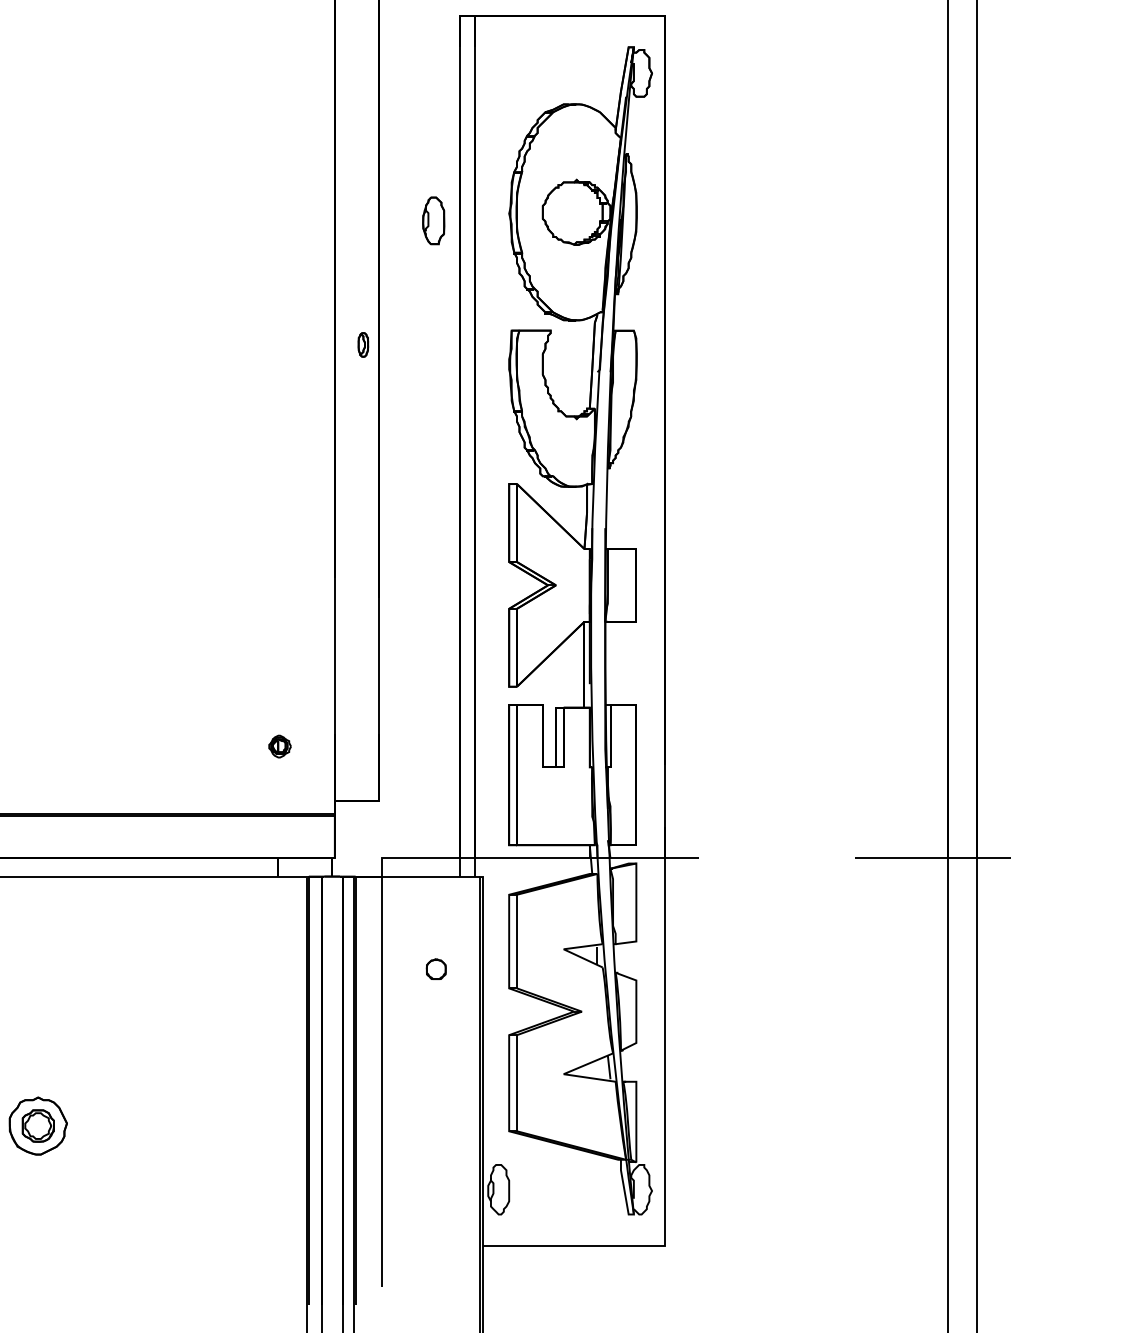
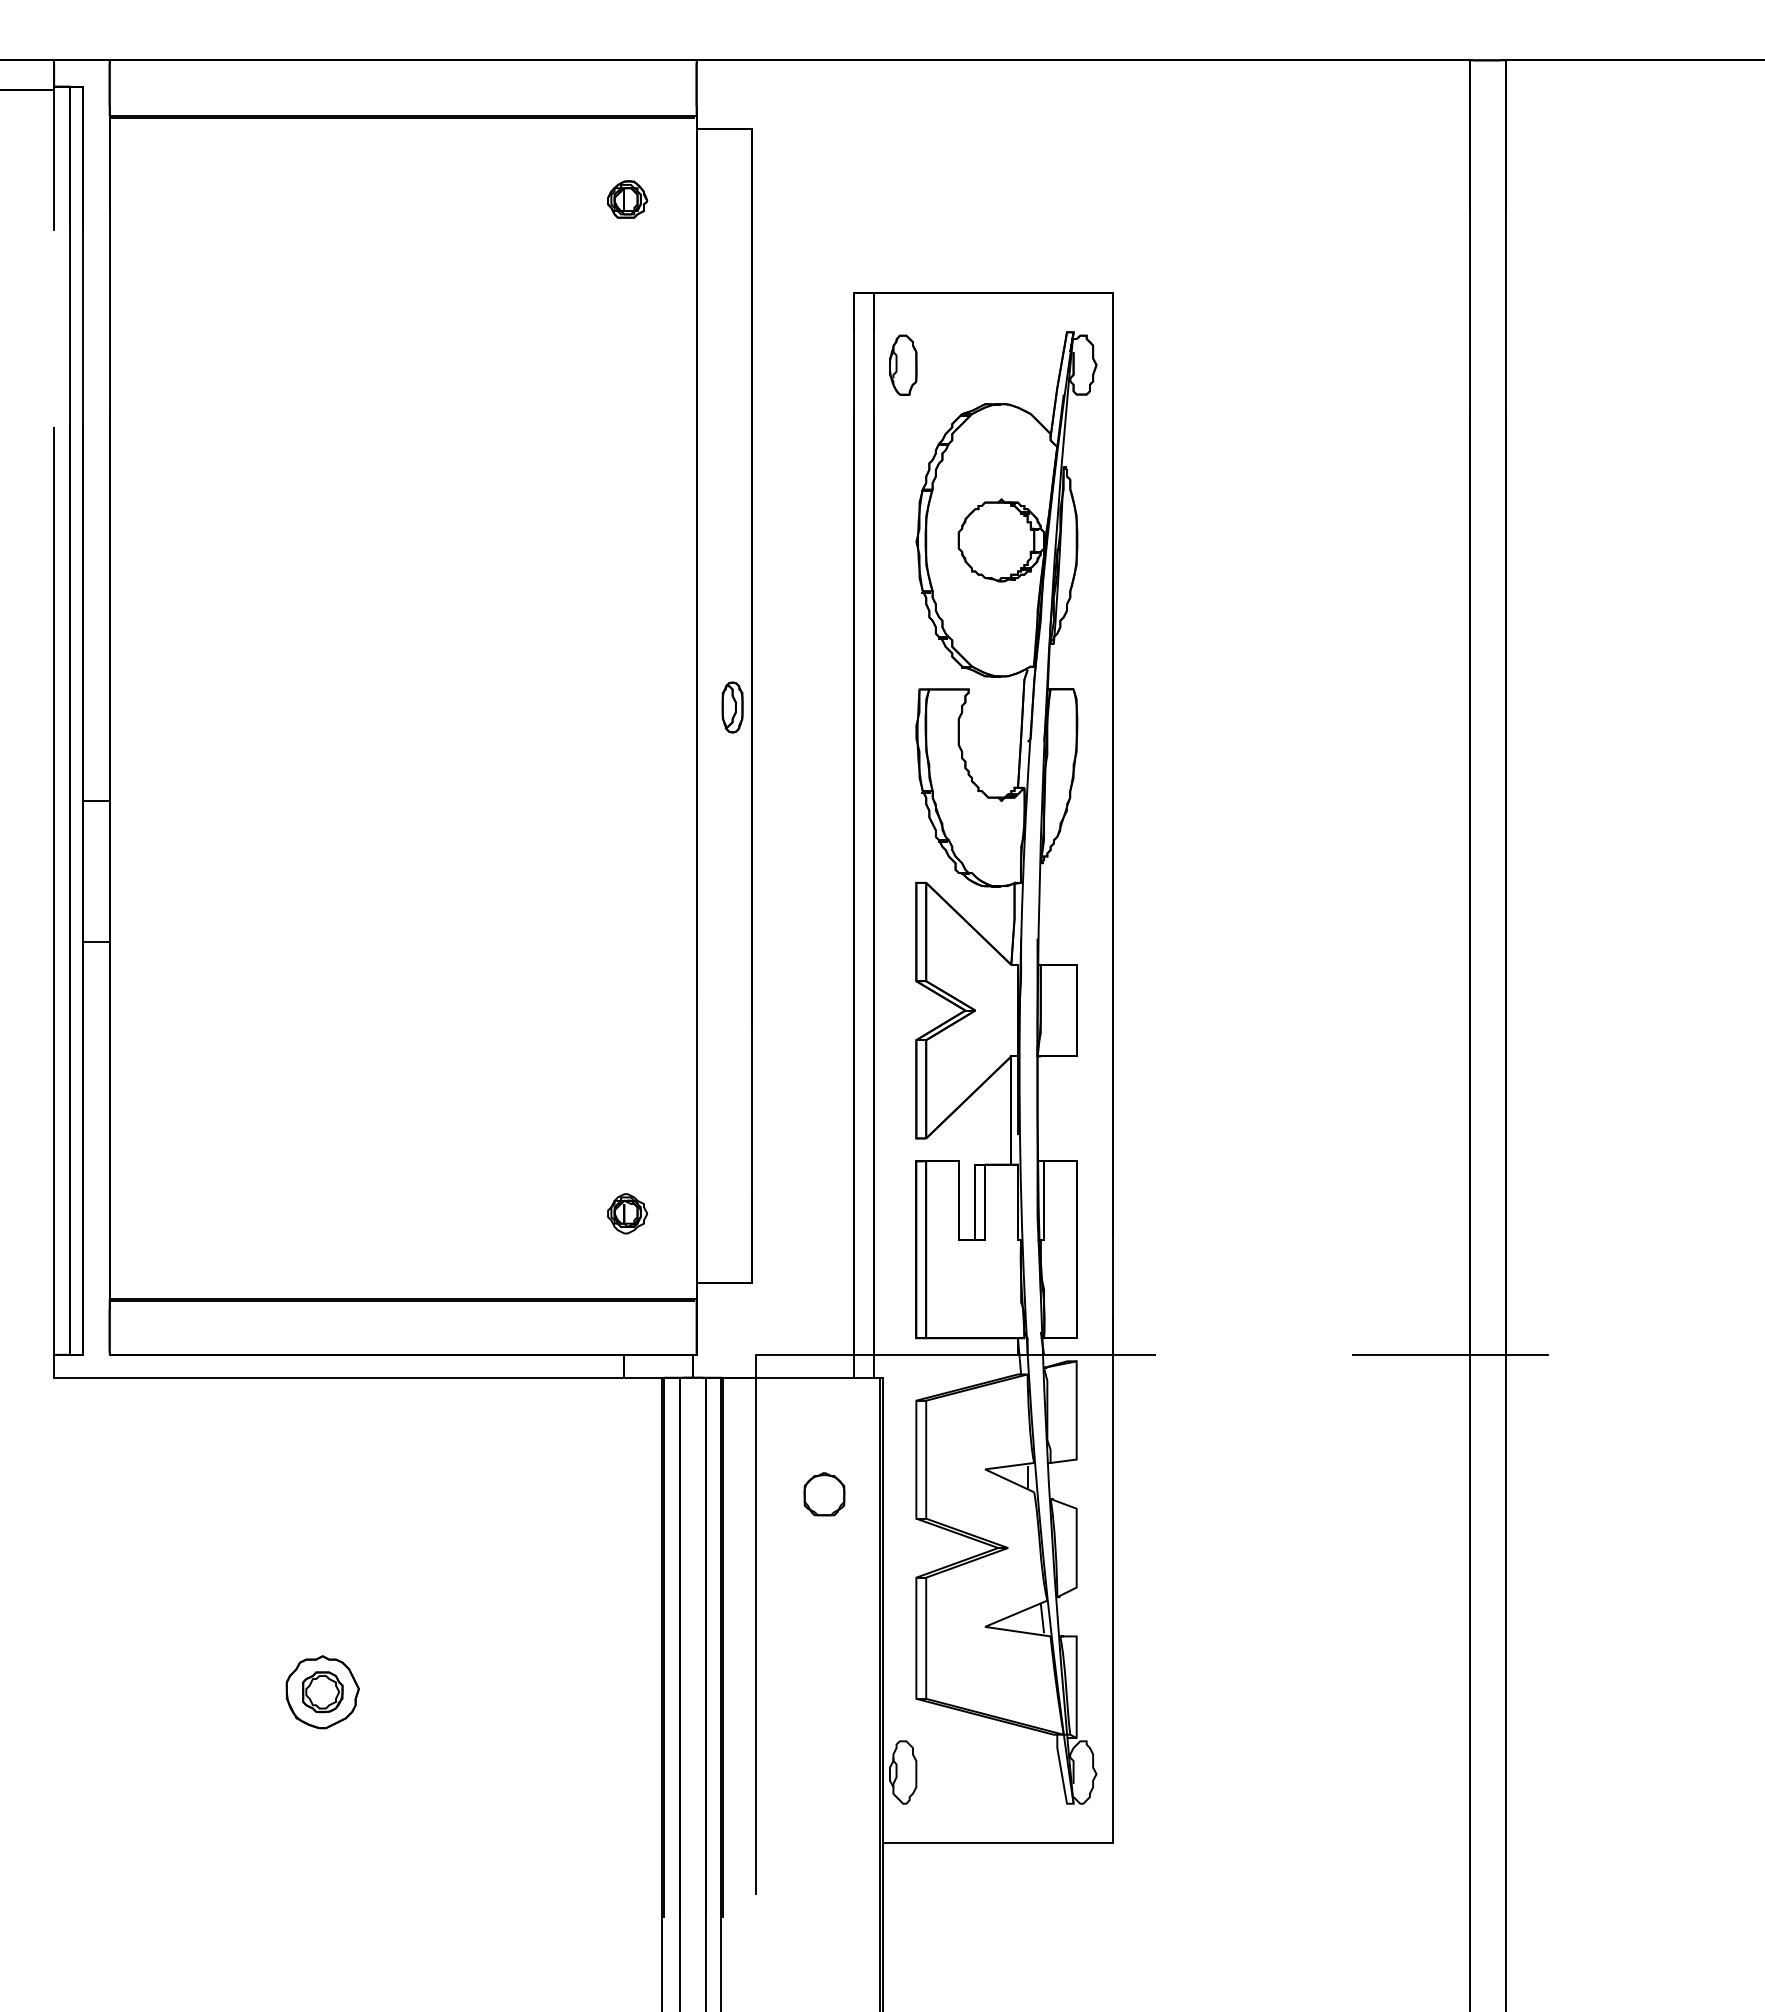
part: (433, 220) -> (903, 364), moved
part: (363, 344) -> (732, 707), size x1.67
part: (280, 746) -> (627, 1213), size x1.43
part: (436, 969) -> (824, 1494), size x1.67

